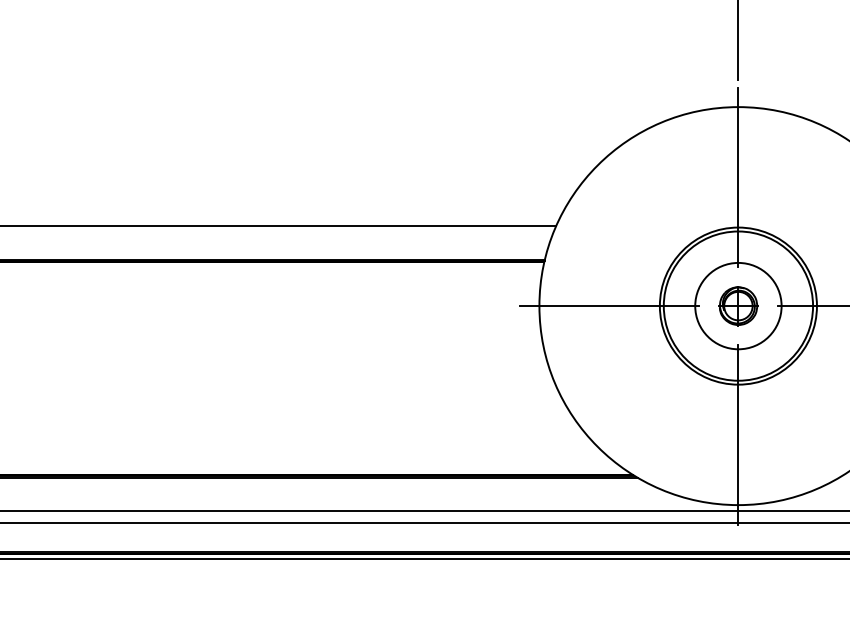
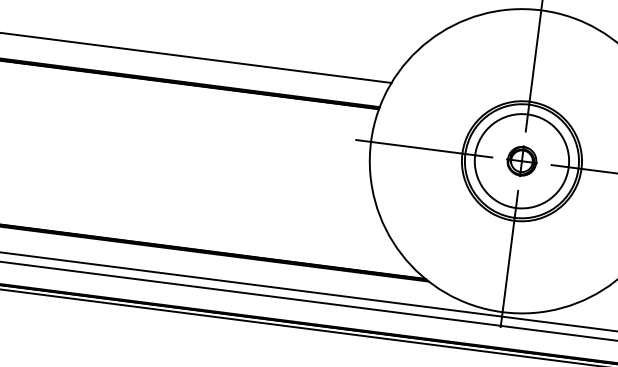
circle: (738, 305) -> (522, 160), size x1.43

